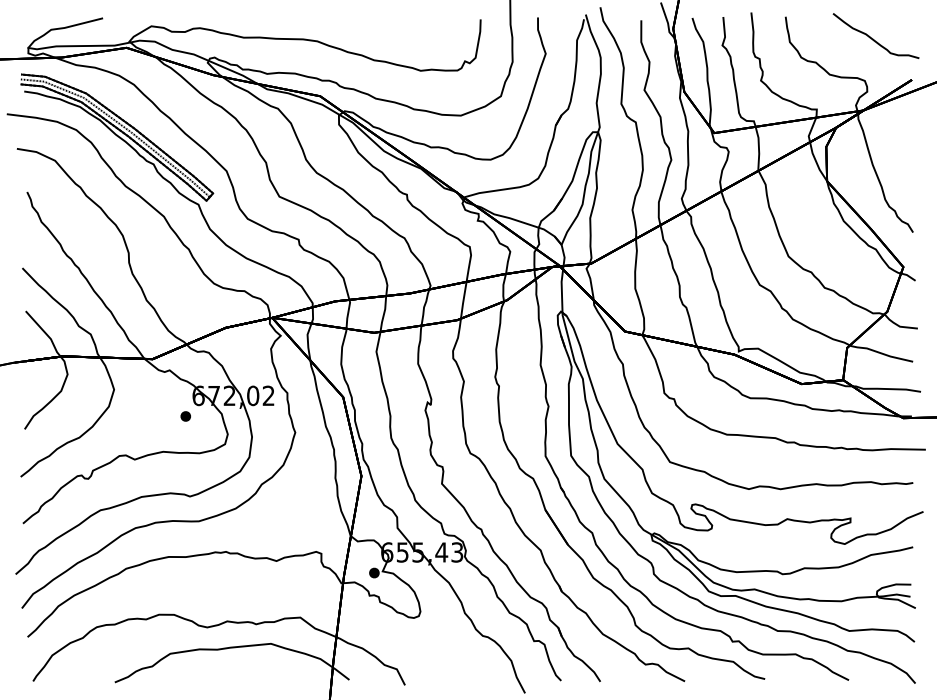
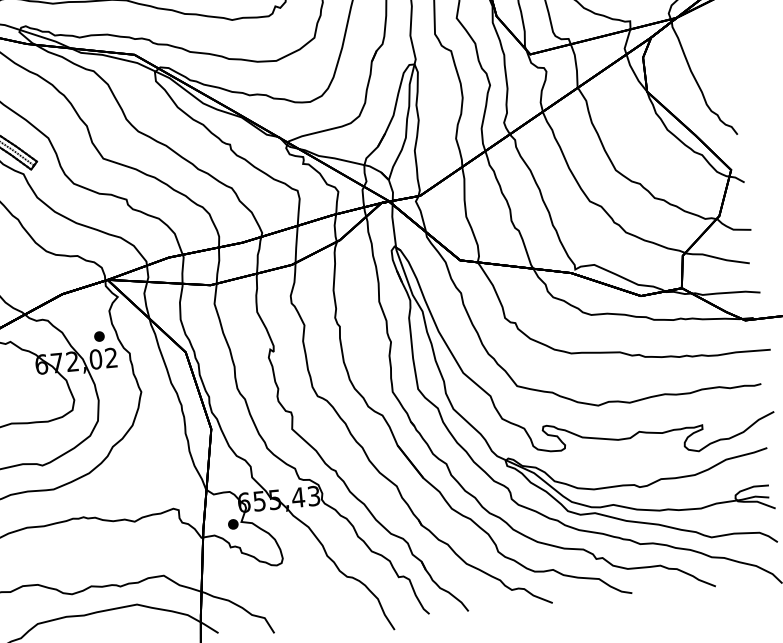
part: (185, 416) -> (99, 336), moved

